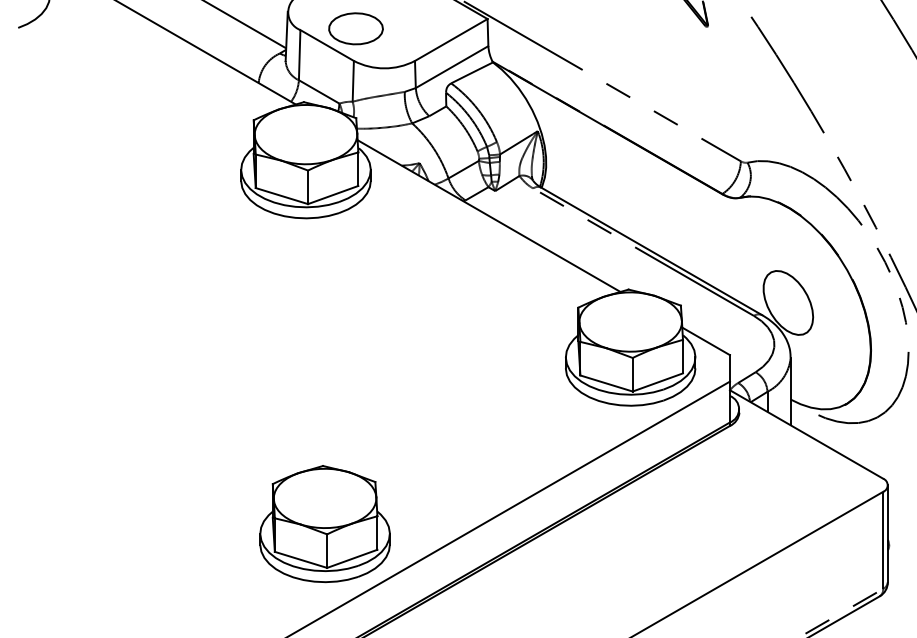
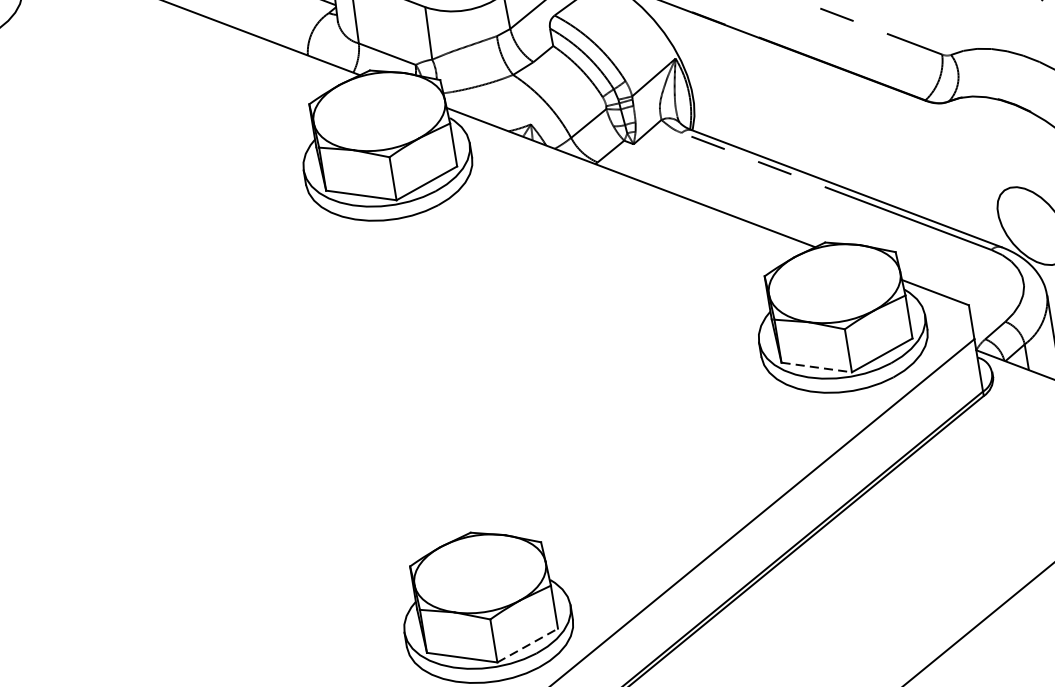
line: (607, 383) -> (817, 367), solid -> dashed
line: (352, 558) -> (527, 645), solid -> dashed

